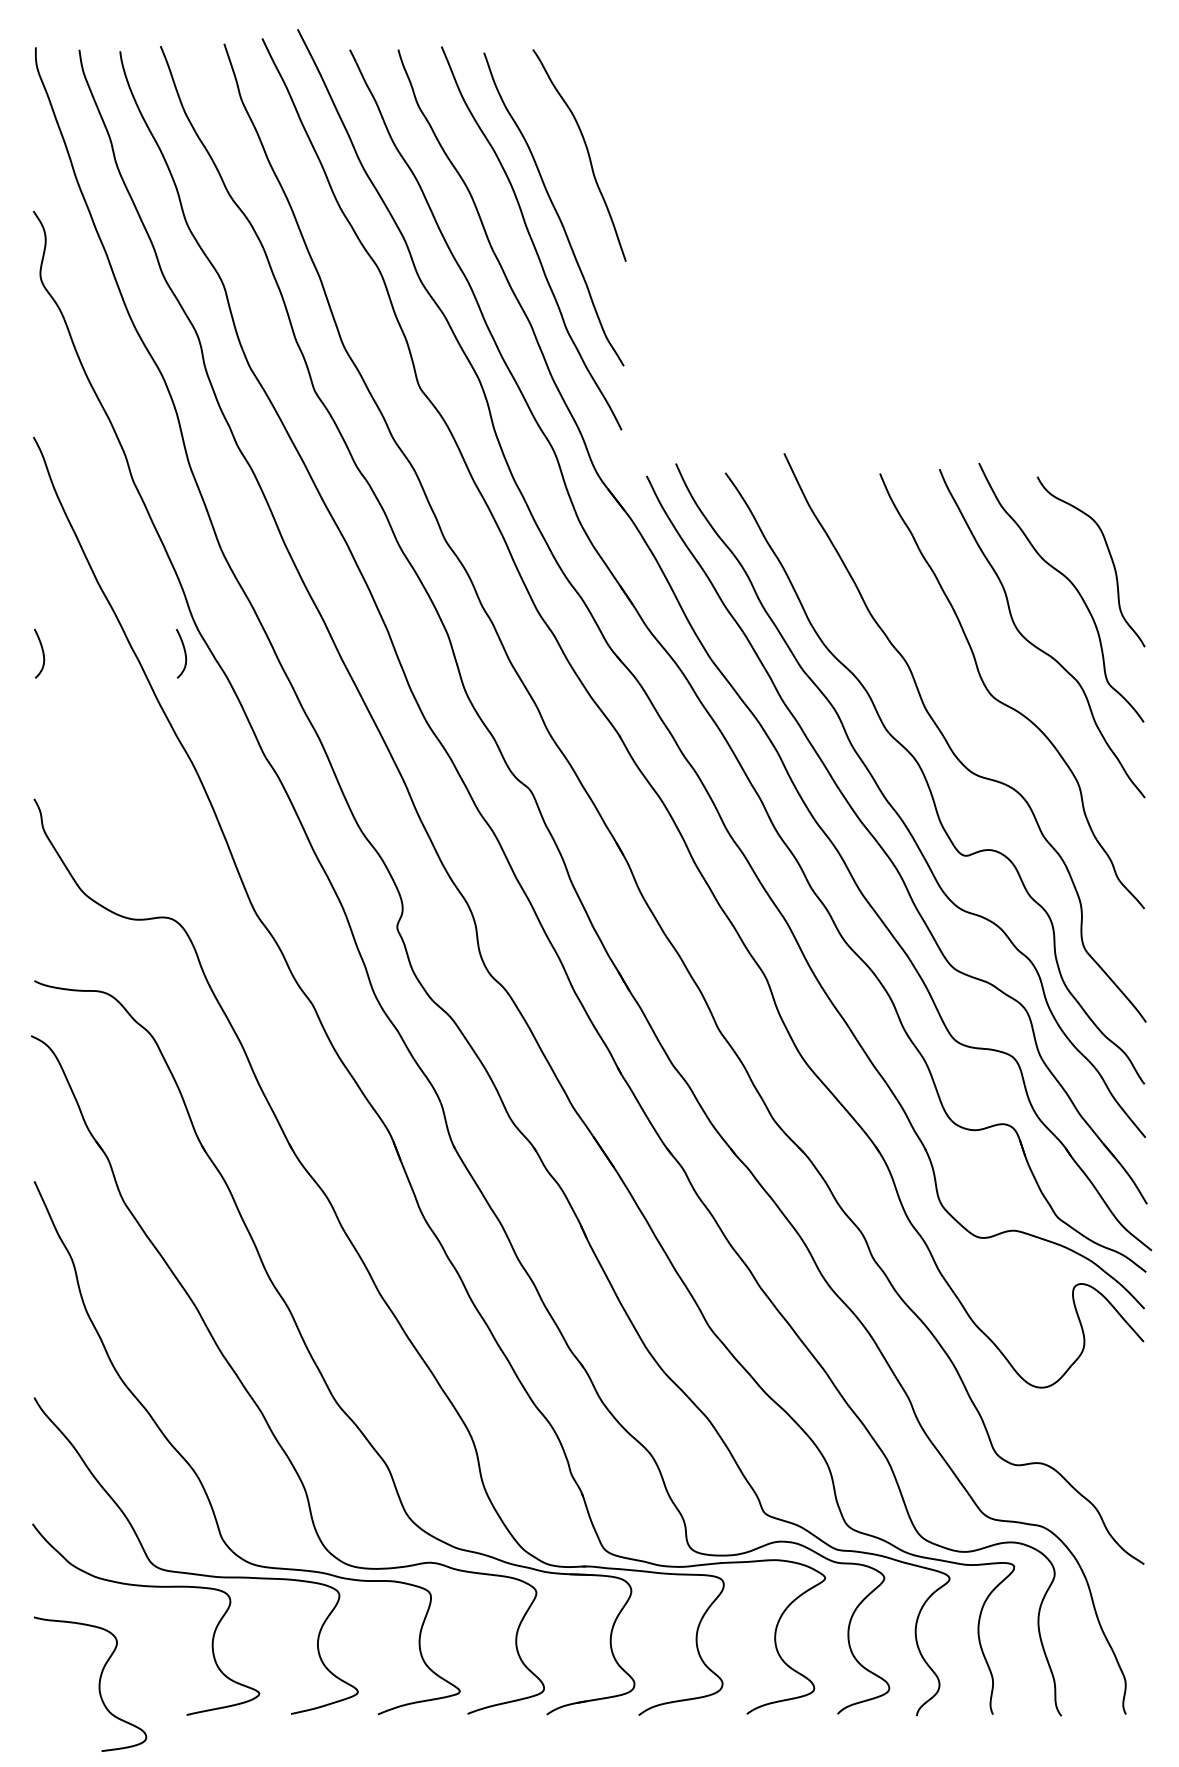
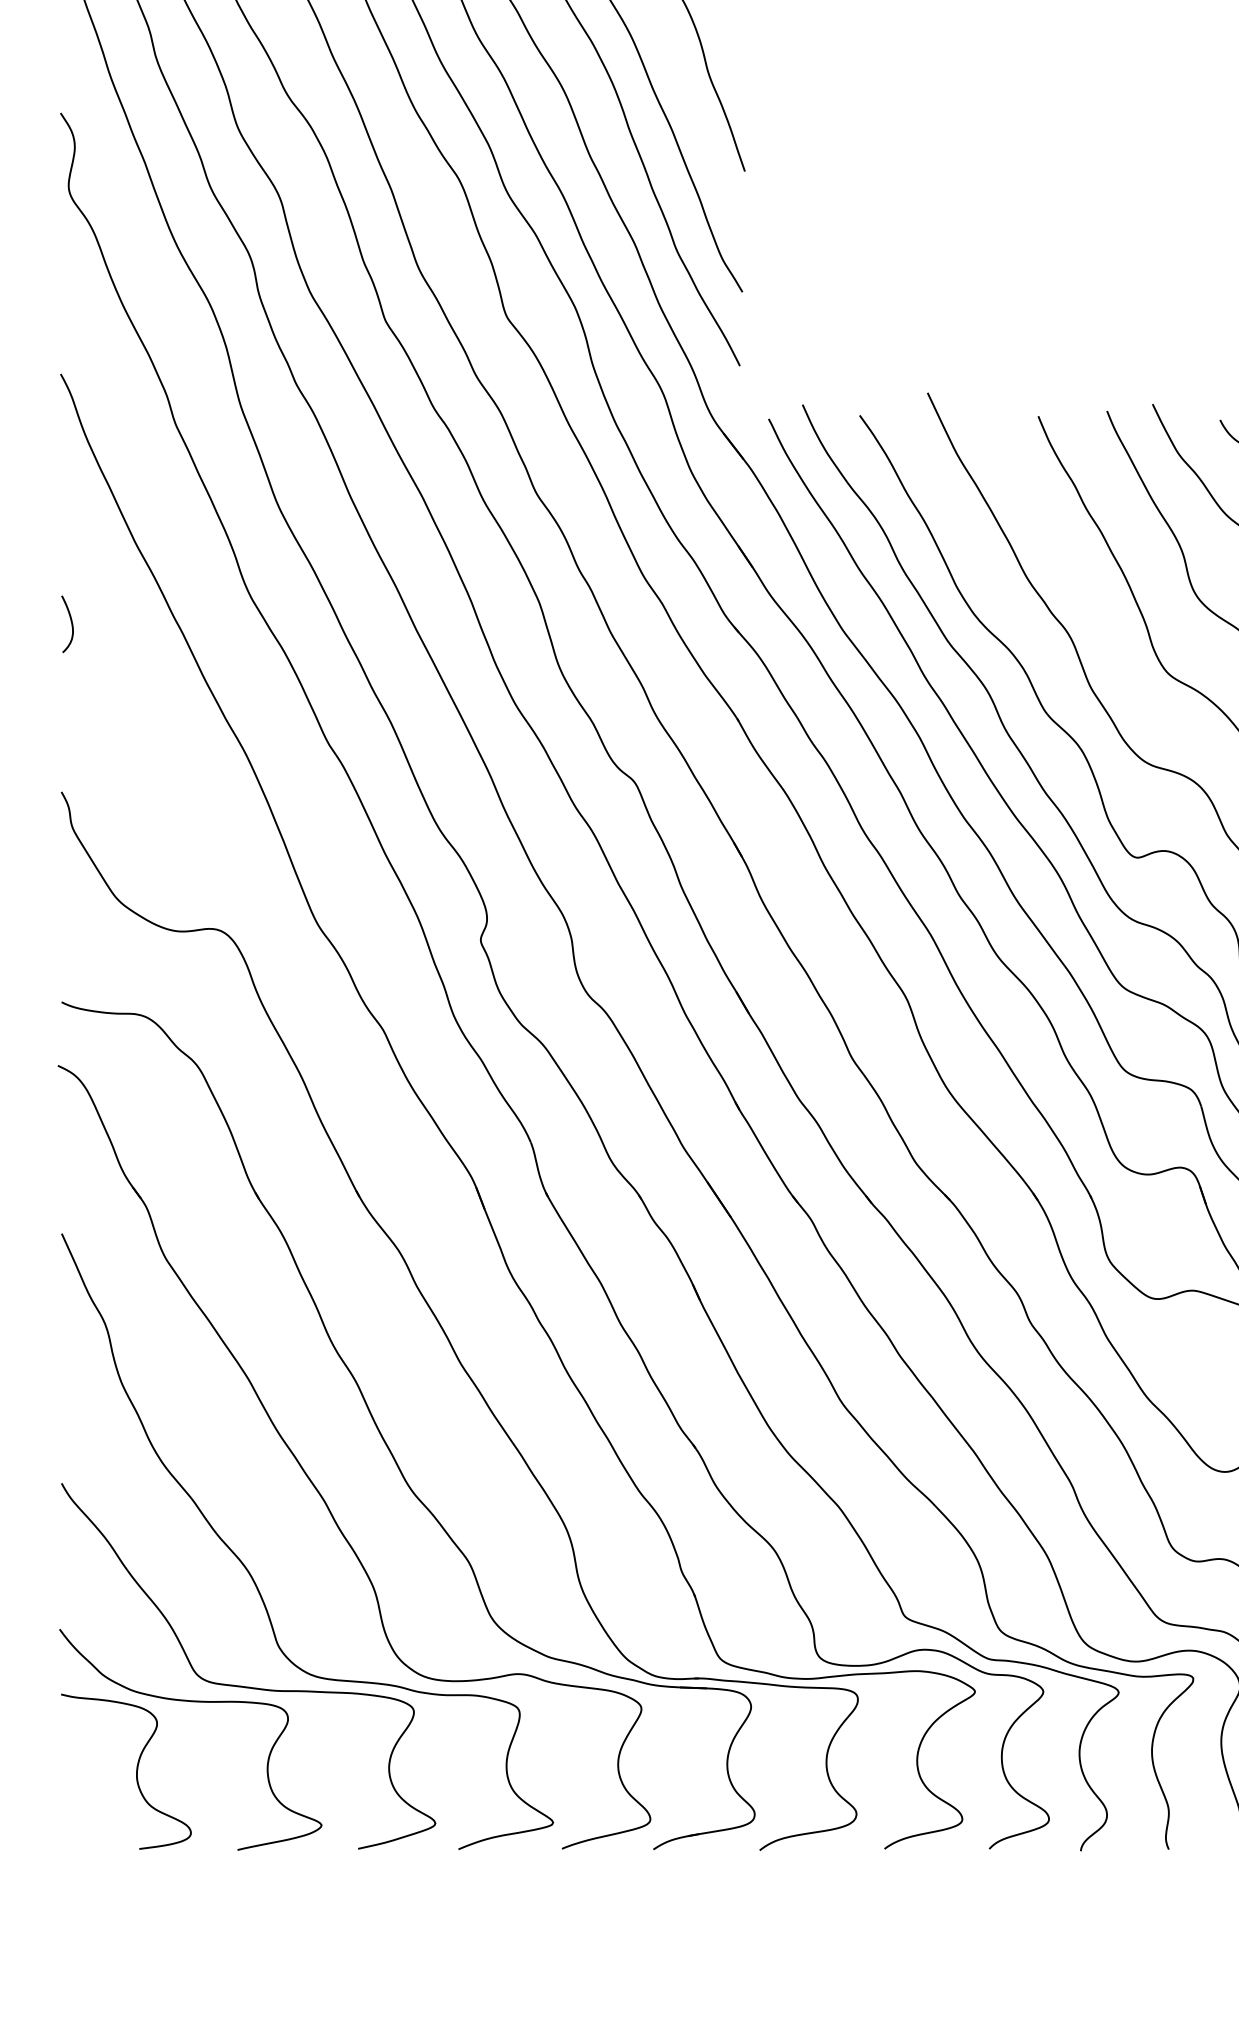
curve: (184, 653) -> (235, 624), removed
curve: (98, 1683) -> (135, 1770), moved

